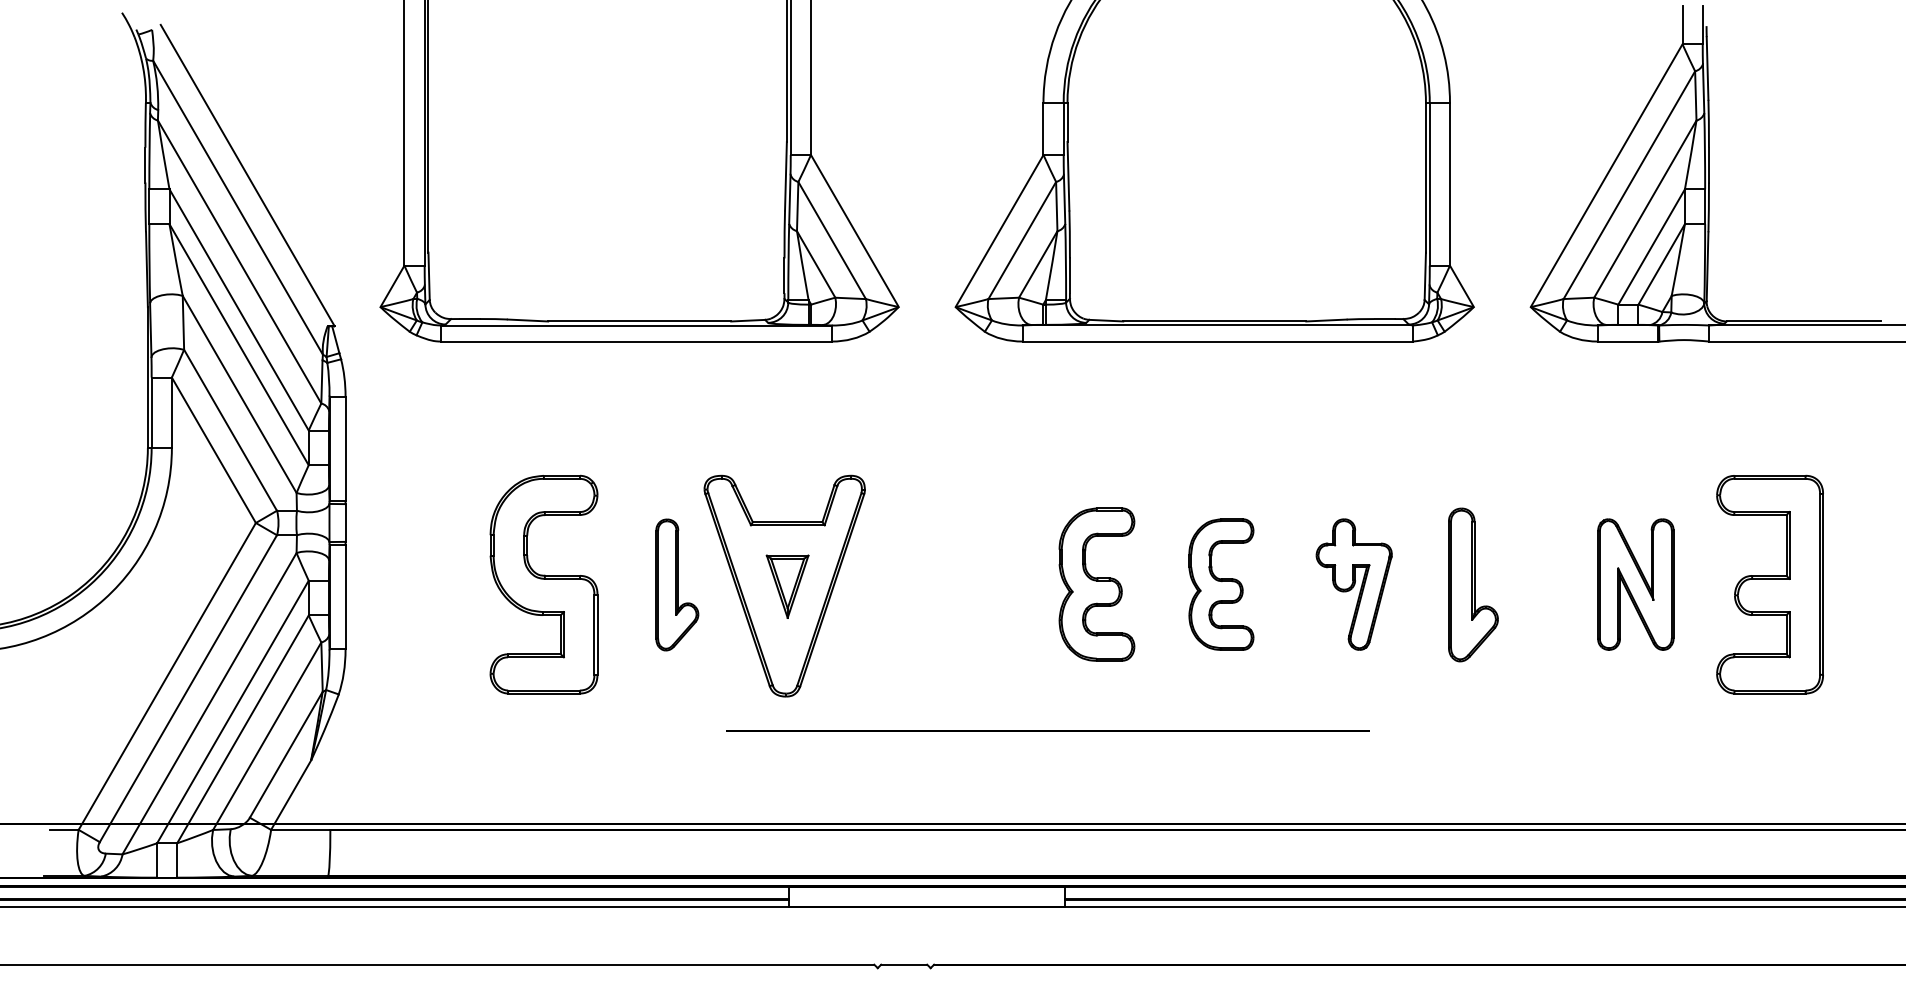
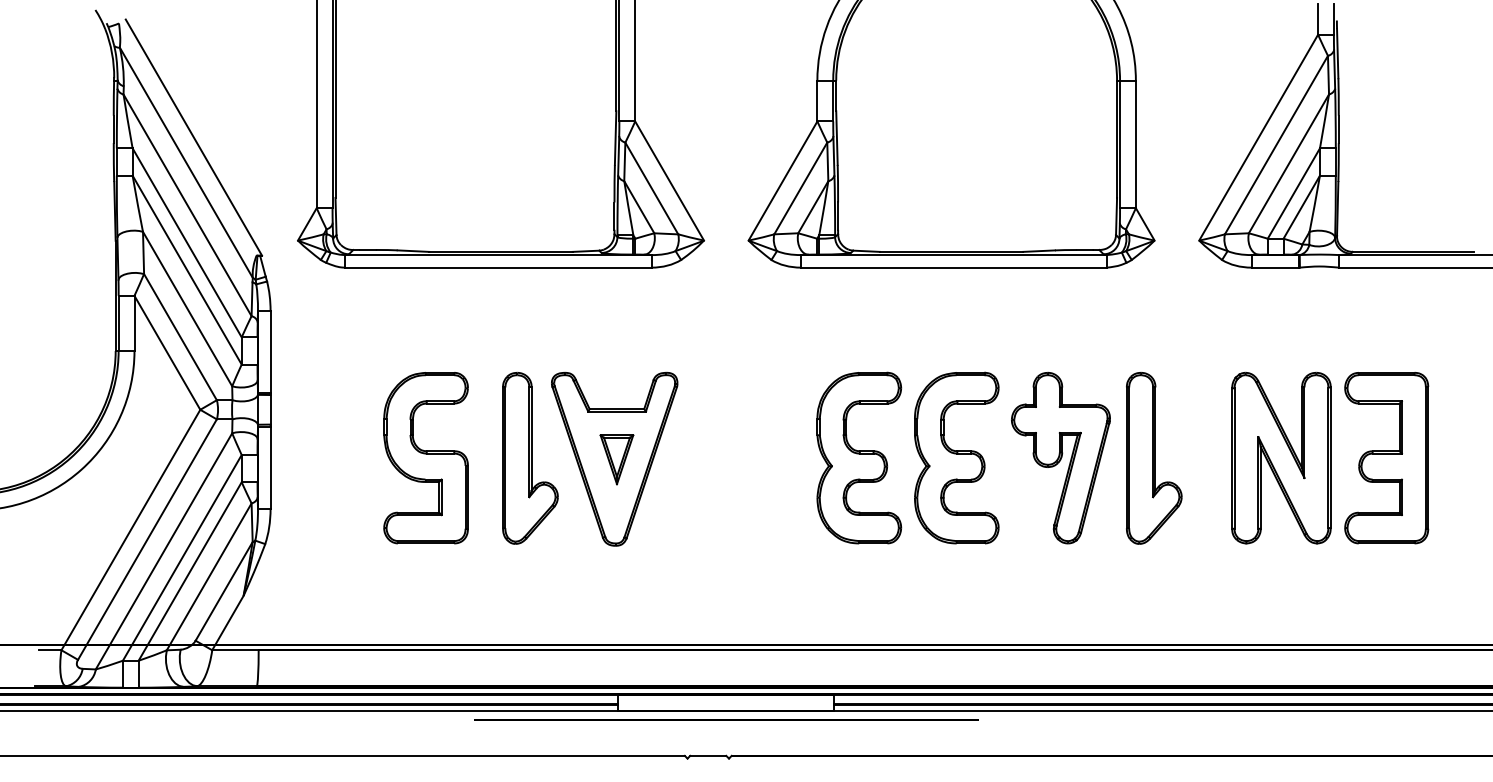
part: (677, 584) -> (530, 457), size x1.67
part: (1096, 584) -> (858, 457), size x1.43
part: (1221, 584) -> (956, 457), size x1.67
part: (1353, 584) -> (1060, 457), size x1.67
part: (1473, 584) -> (1154, 457), size x1.43
part: (1635, 584) -> (1281, 457), size x1.67
line: (1047, 730) -> (725, 719), moved

